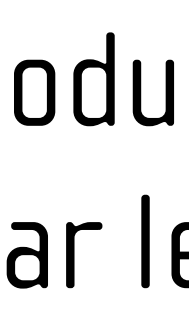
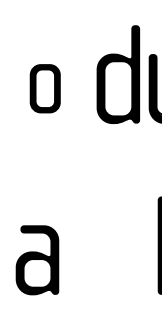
part: (93, 79) -> (117, 74), moved
part: (34, 92) -> (45, 88), size x0.7
part: (74, 255) -> (87, 260), removed

